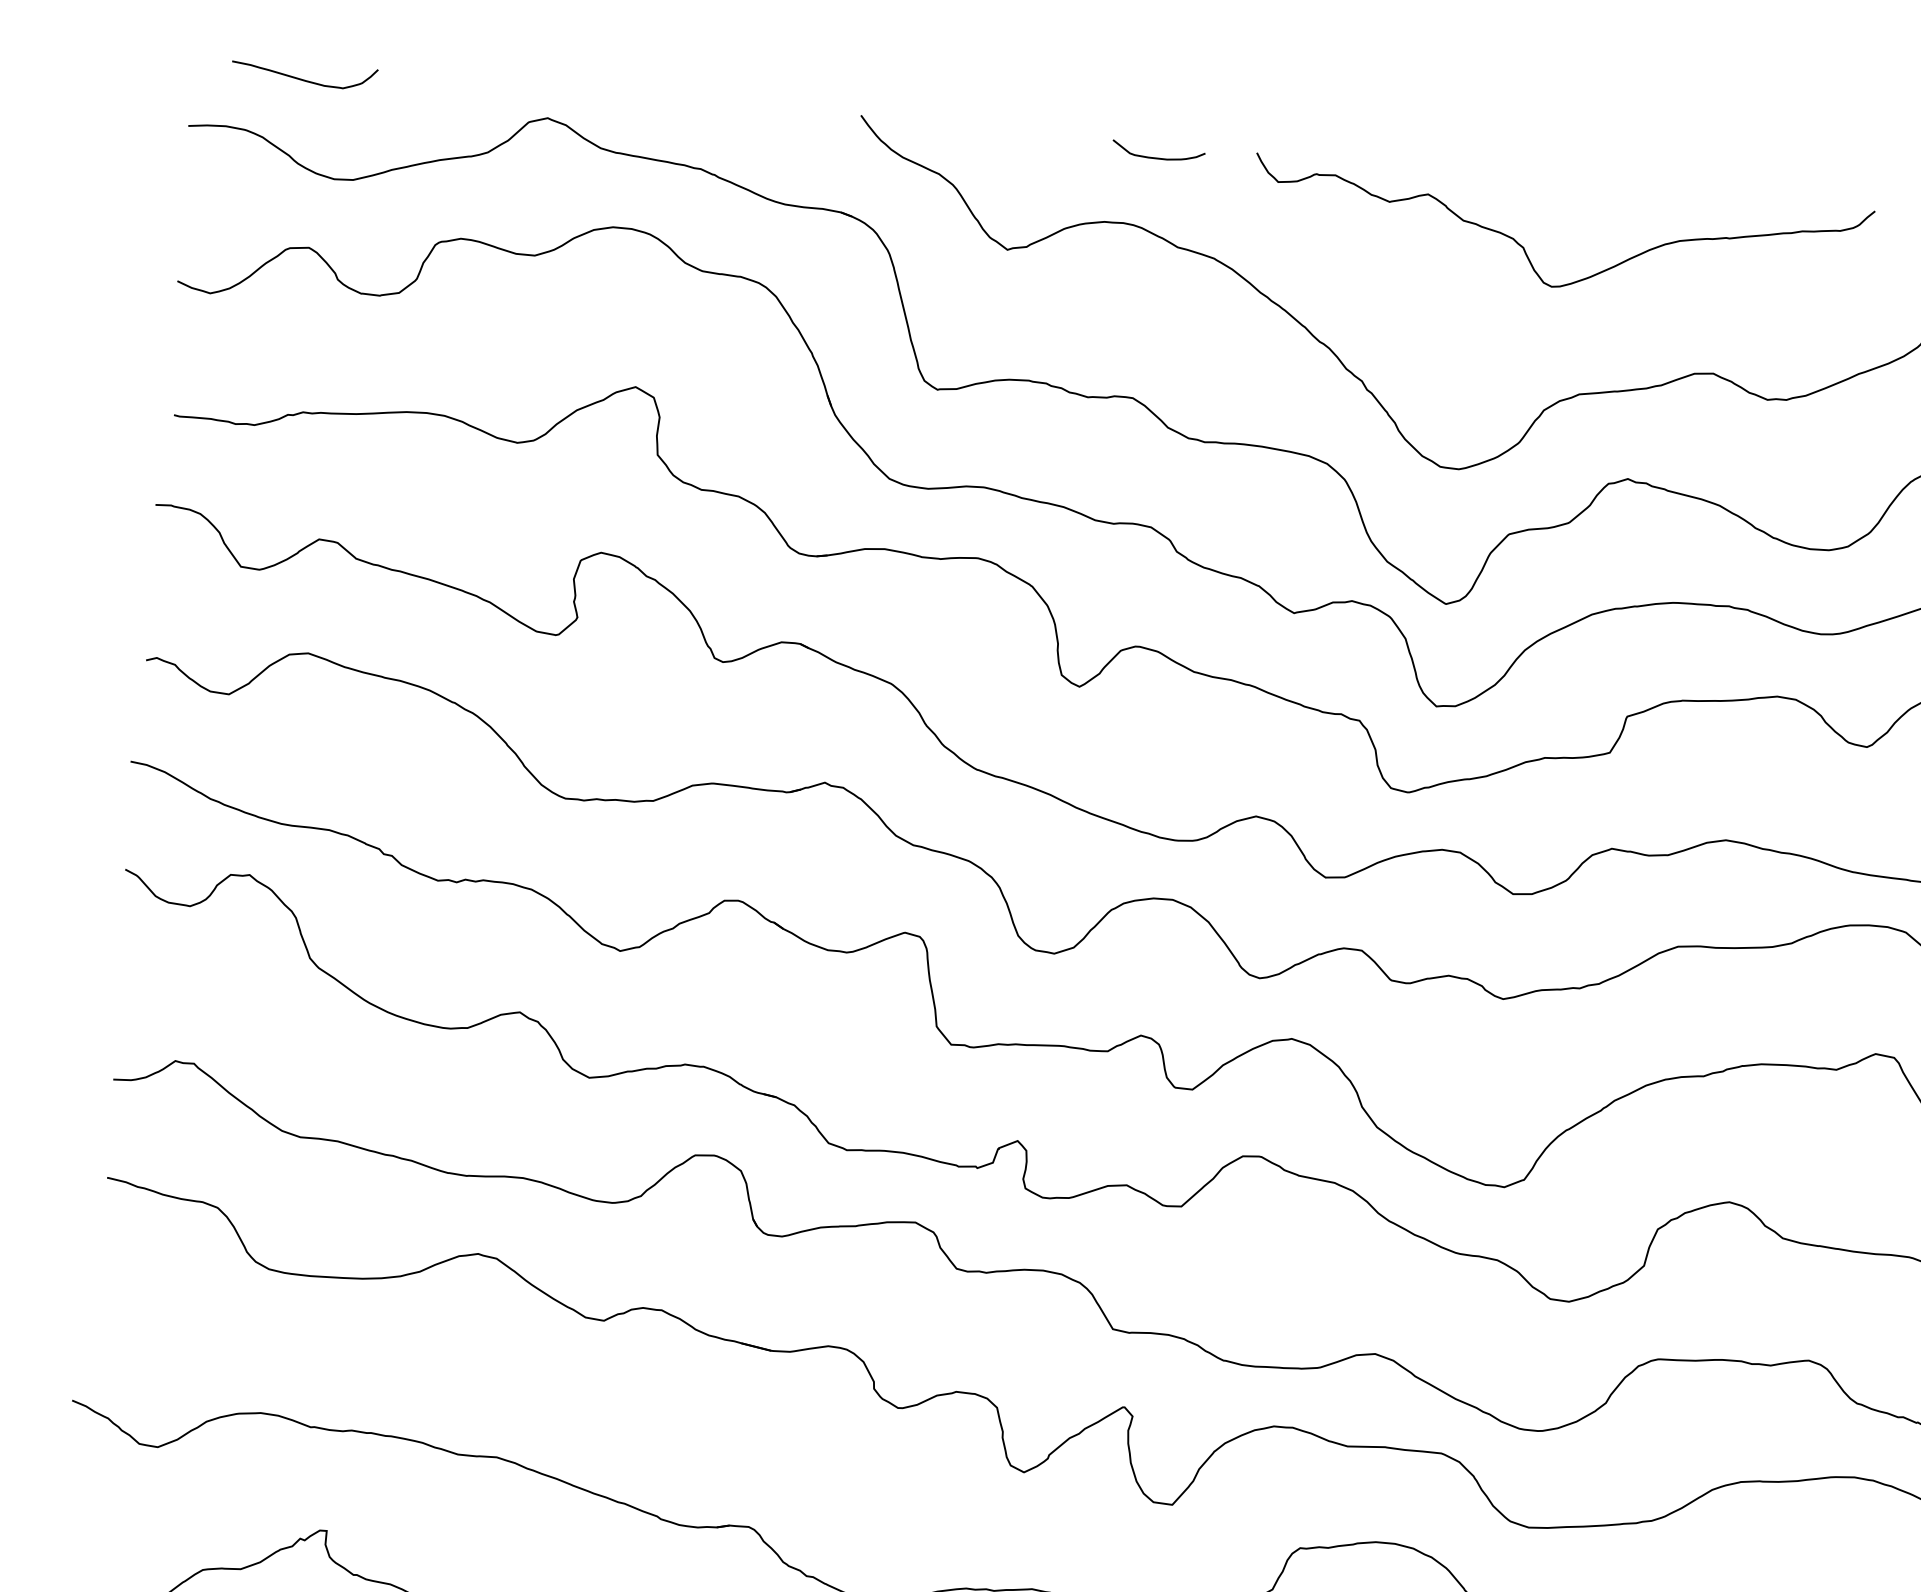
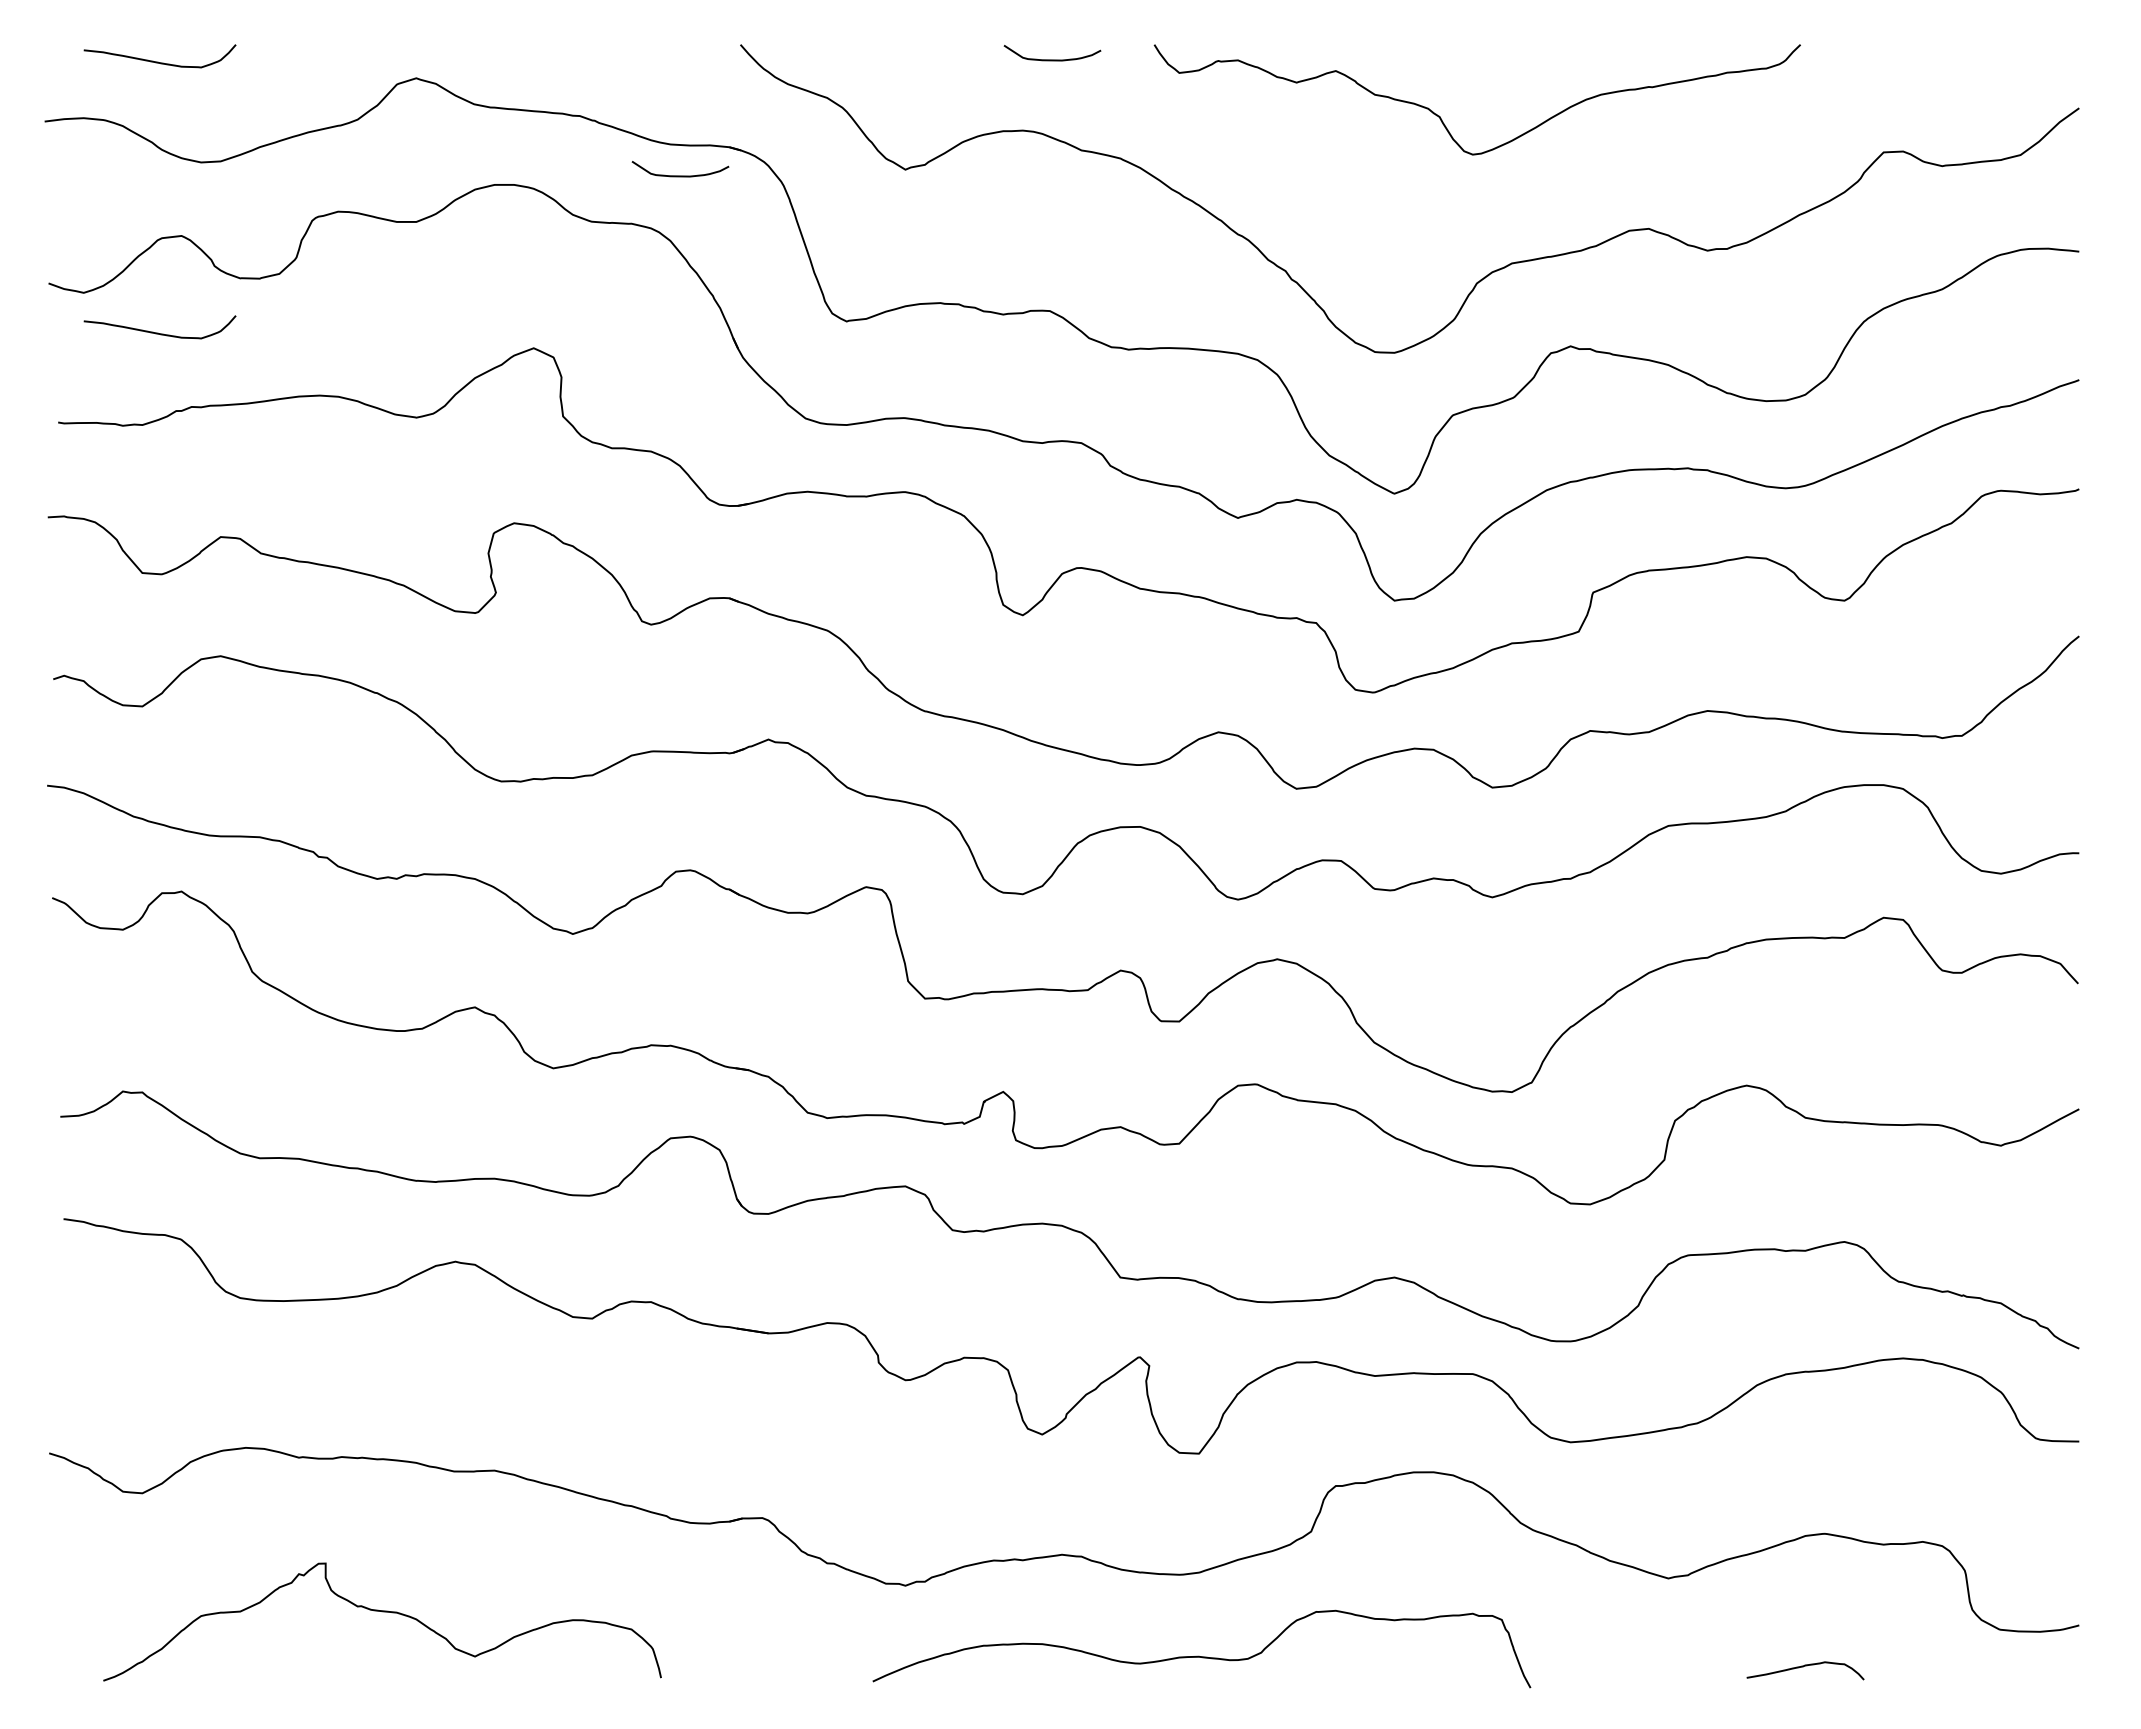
curve: (791, 235) -> (680, 175), added
curve: (278, 338) -> (158, 332), added

